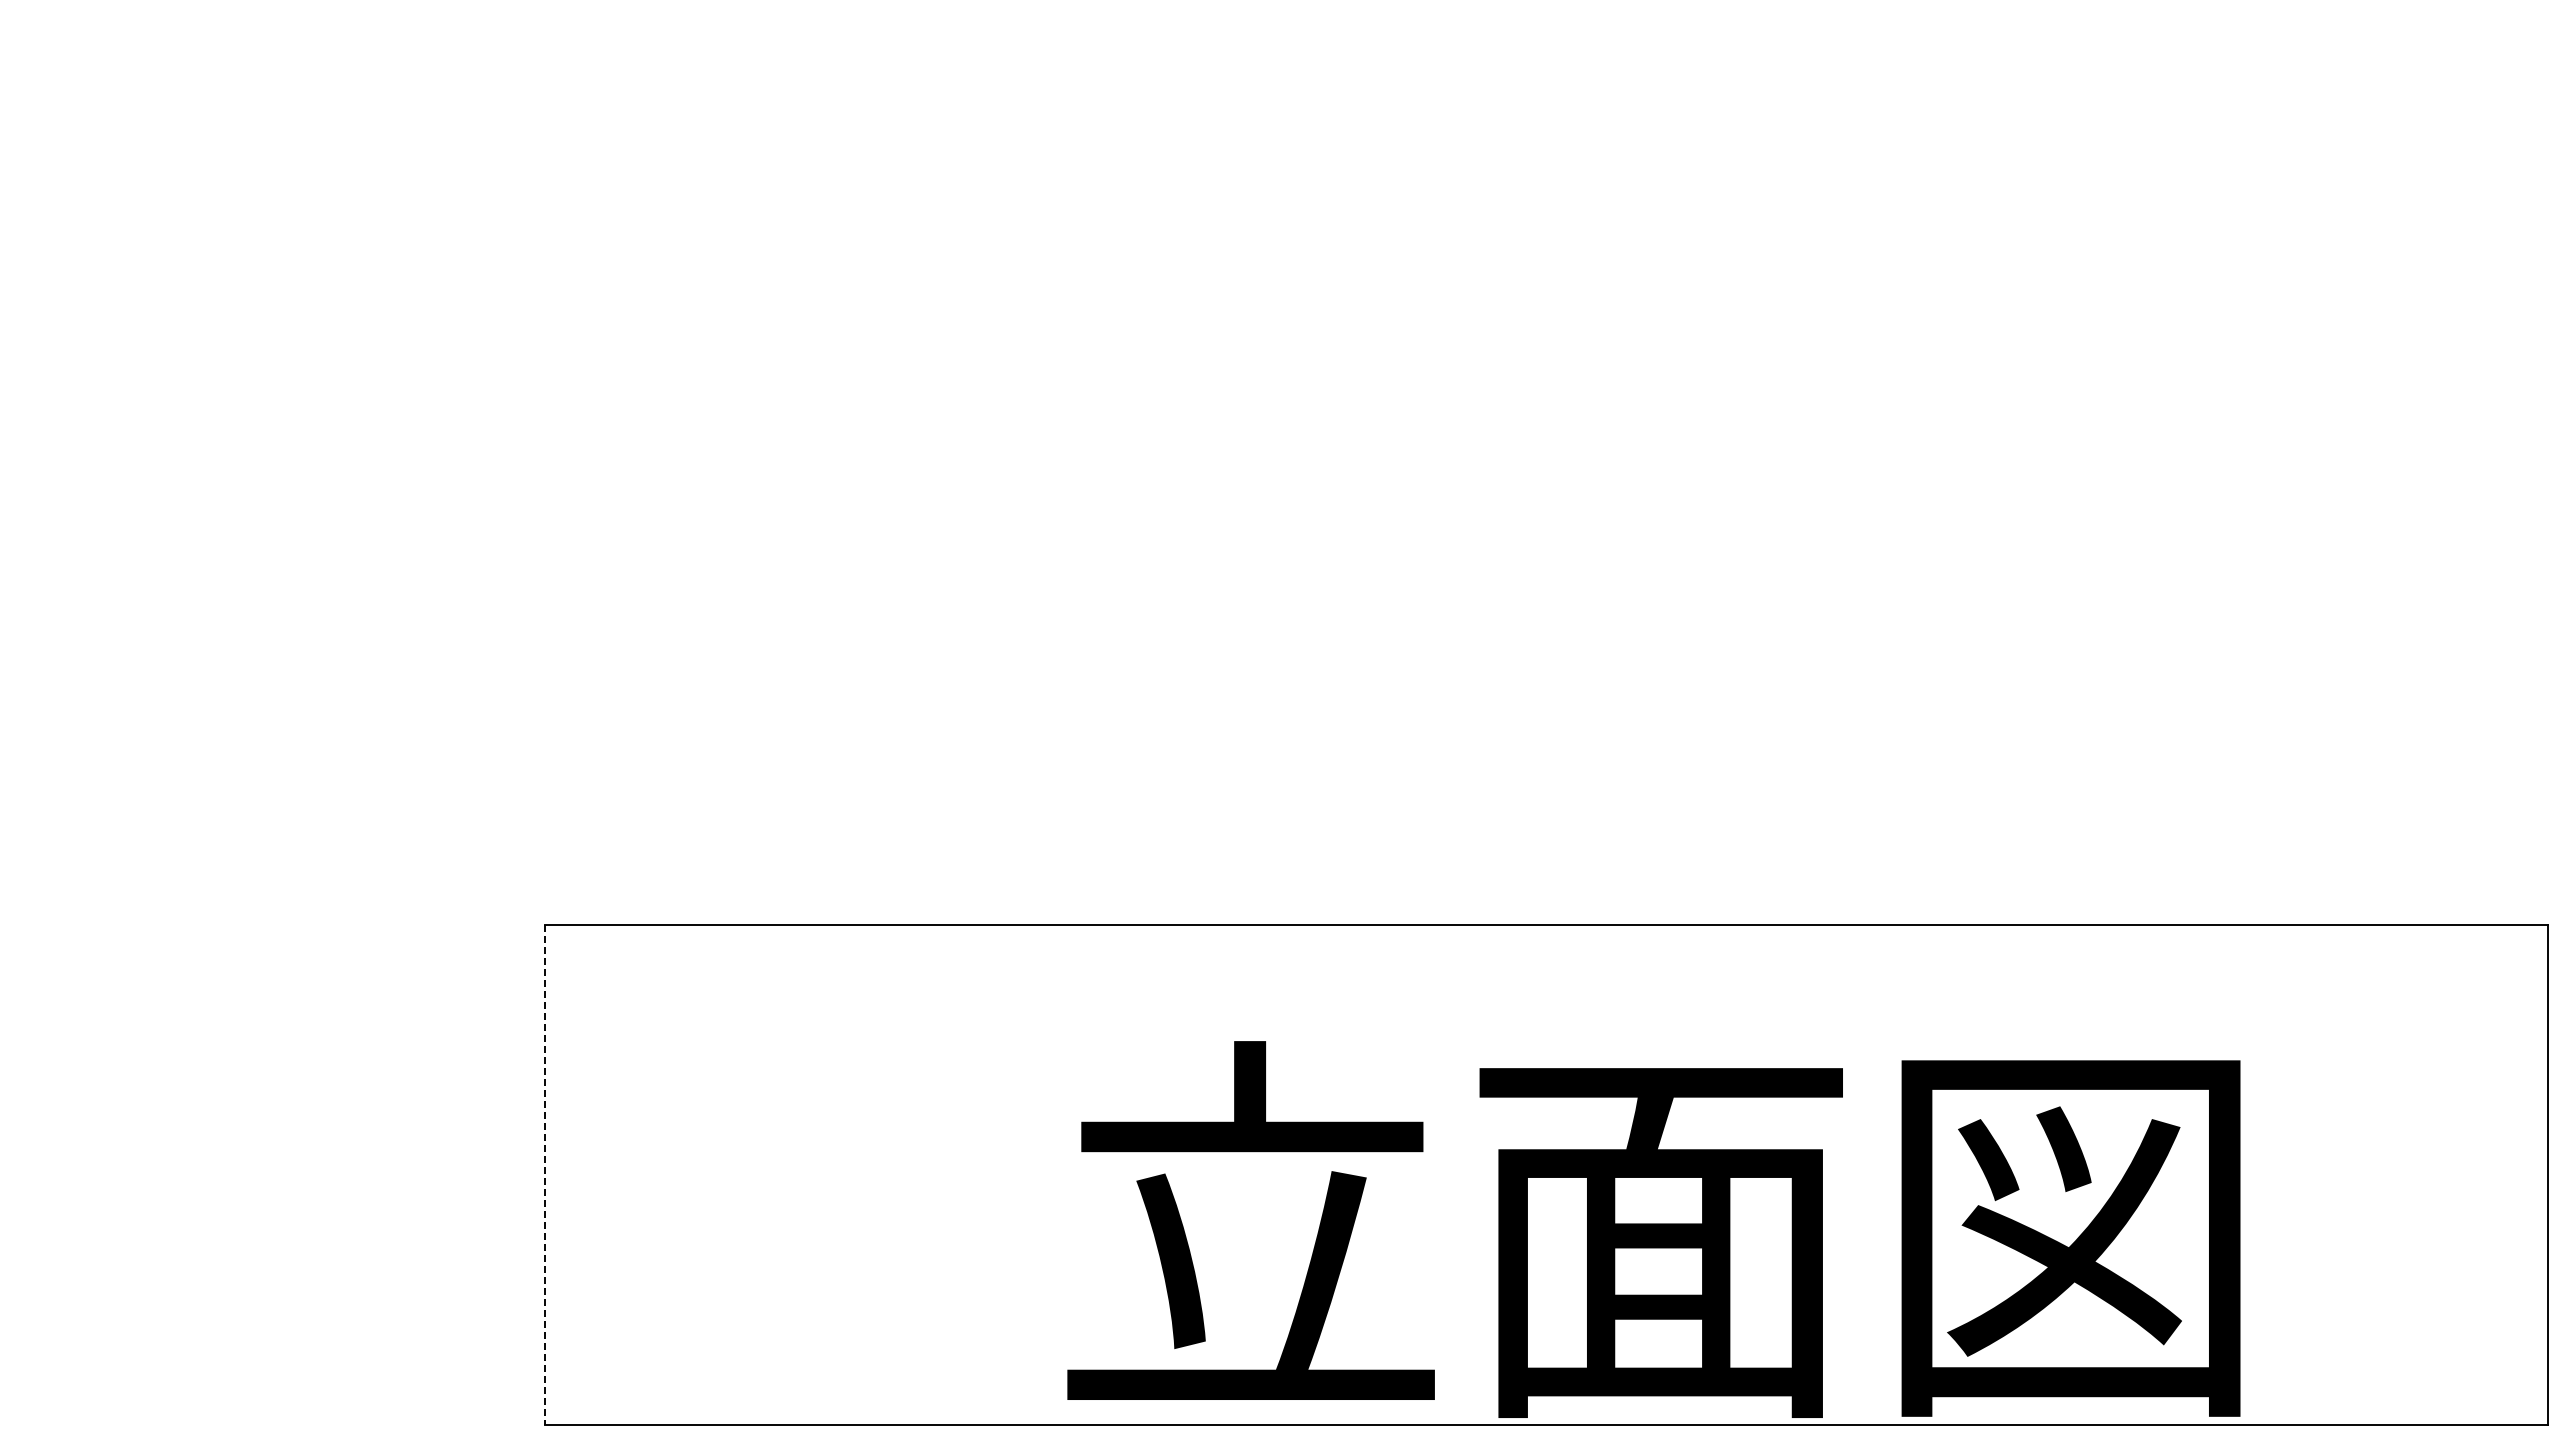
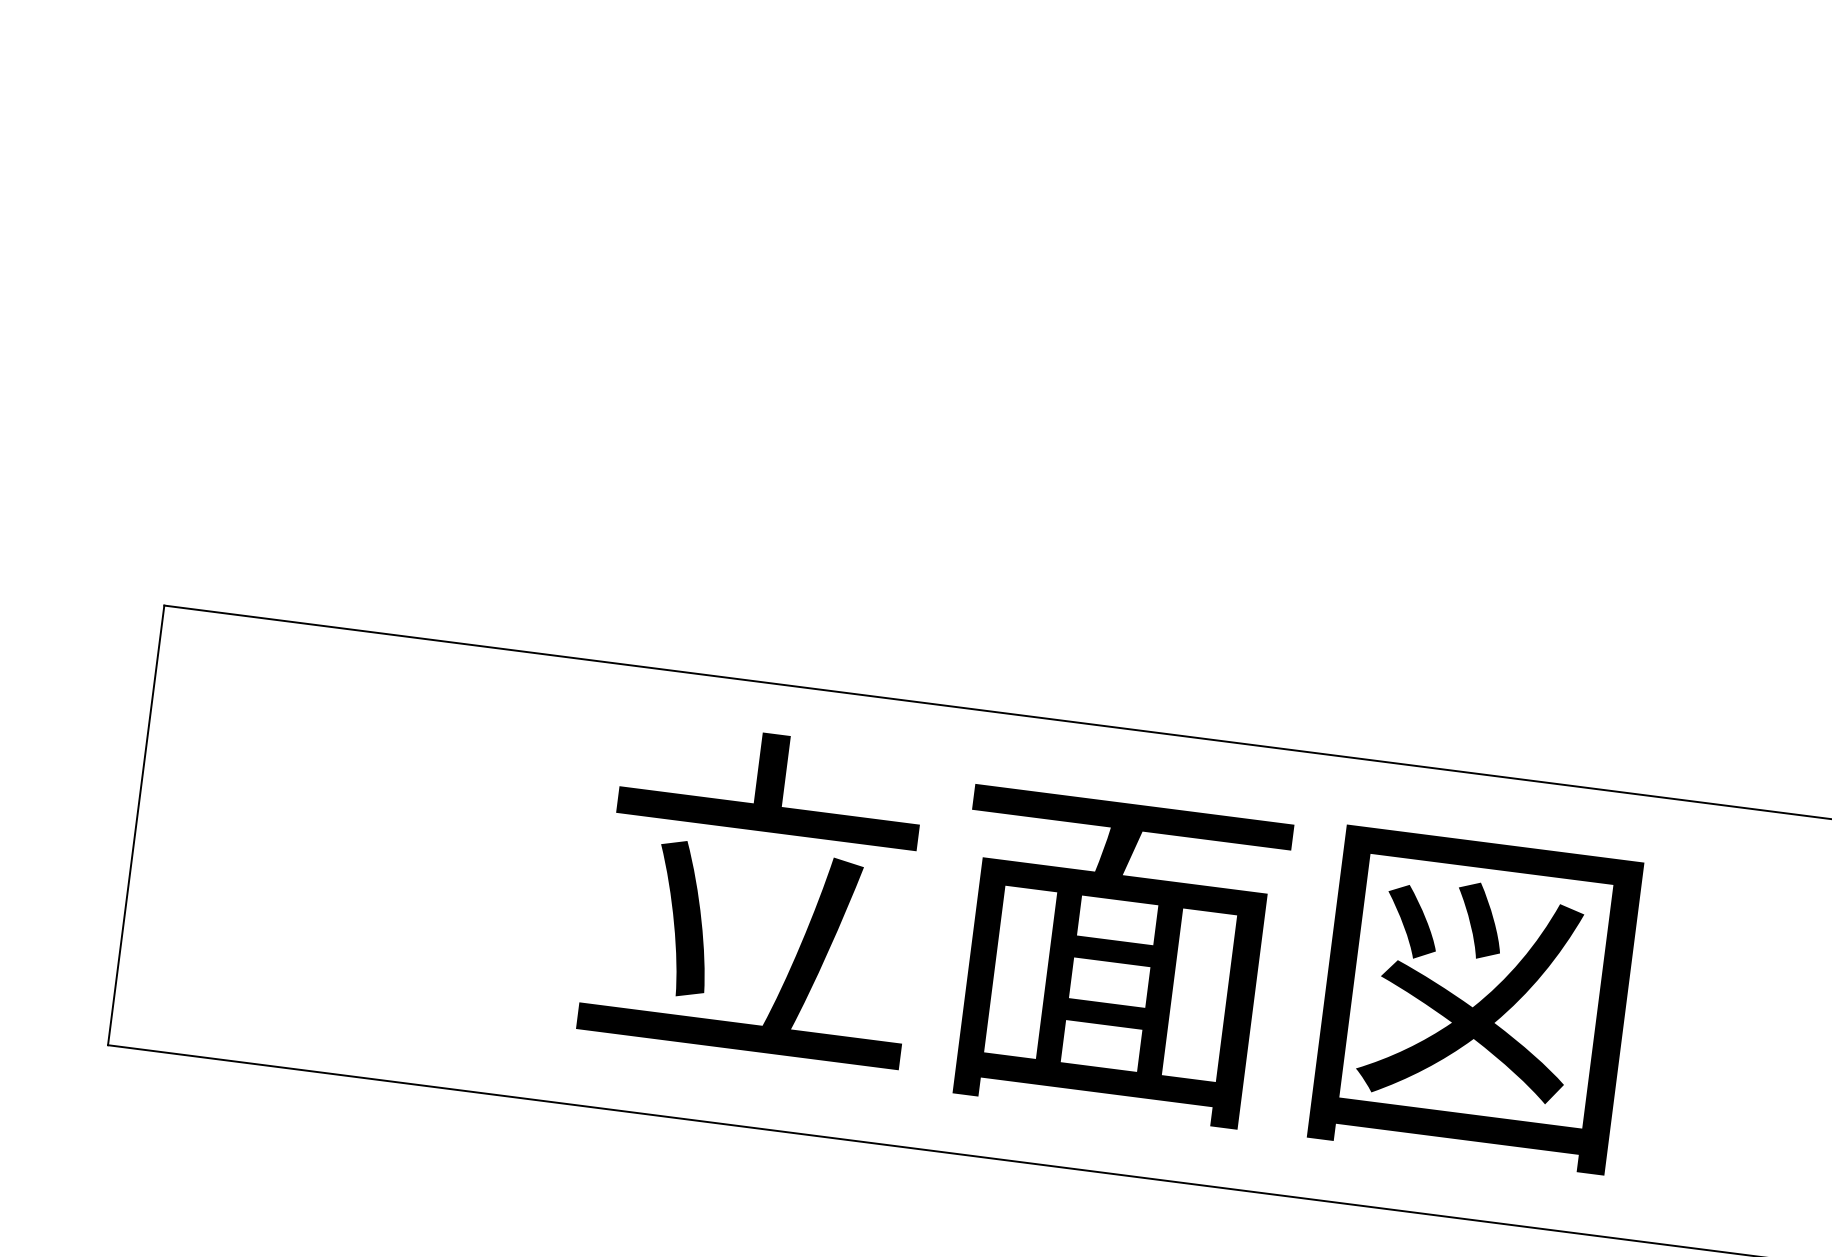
line: (545, 1175) -> (136, 825), dashed -> solid
text: (1653, 1229) -> (1109, 945), moved

